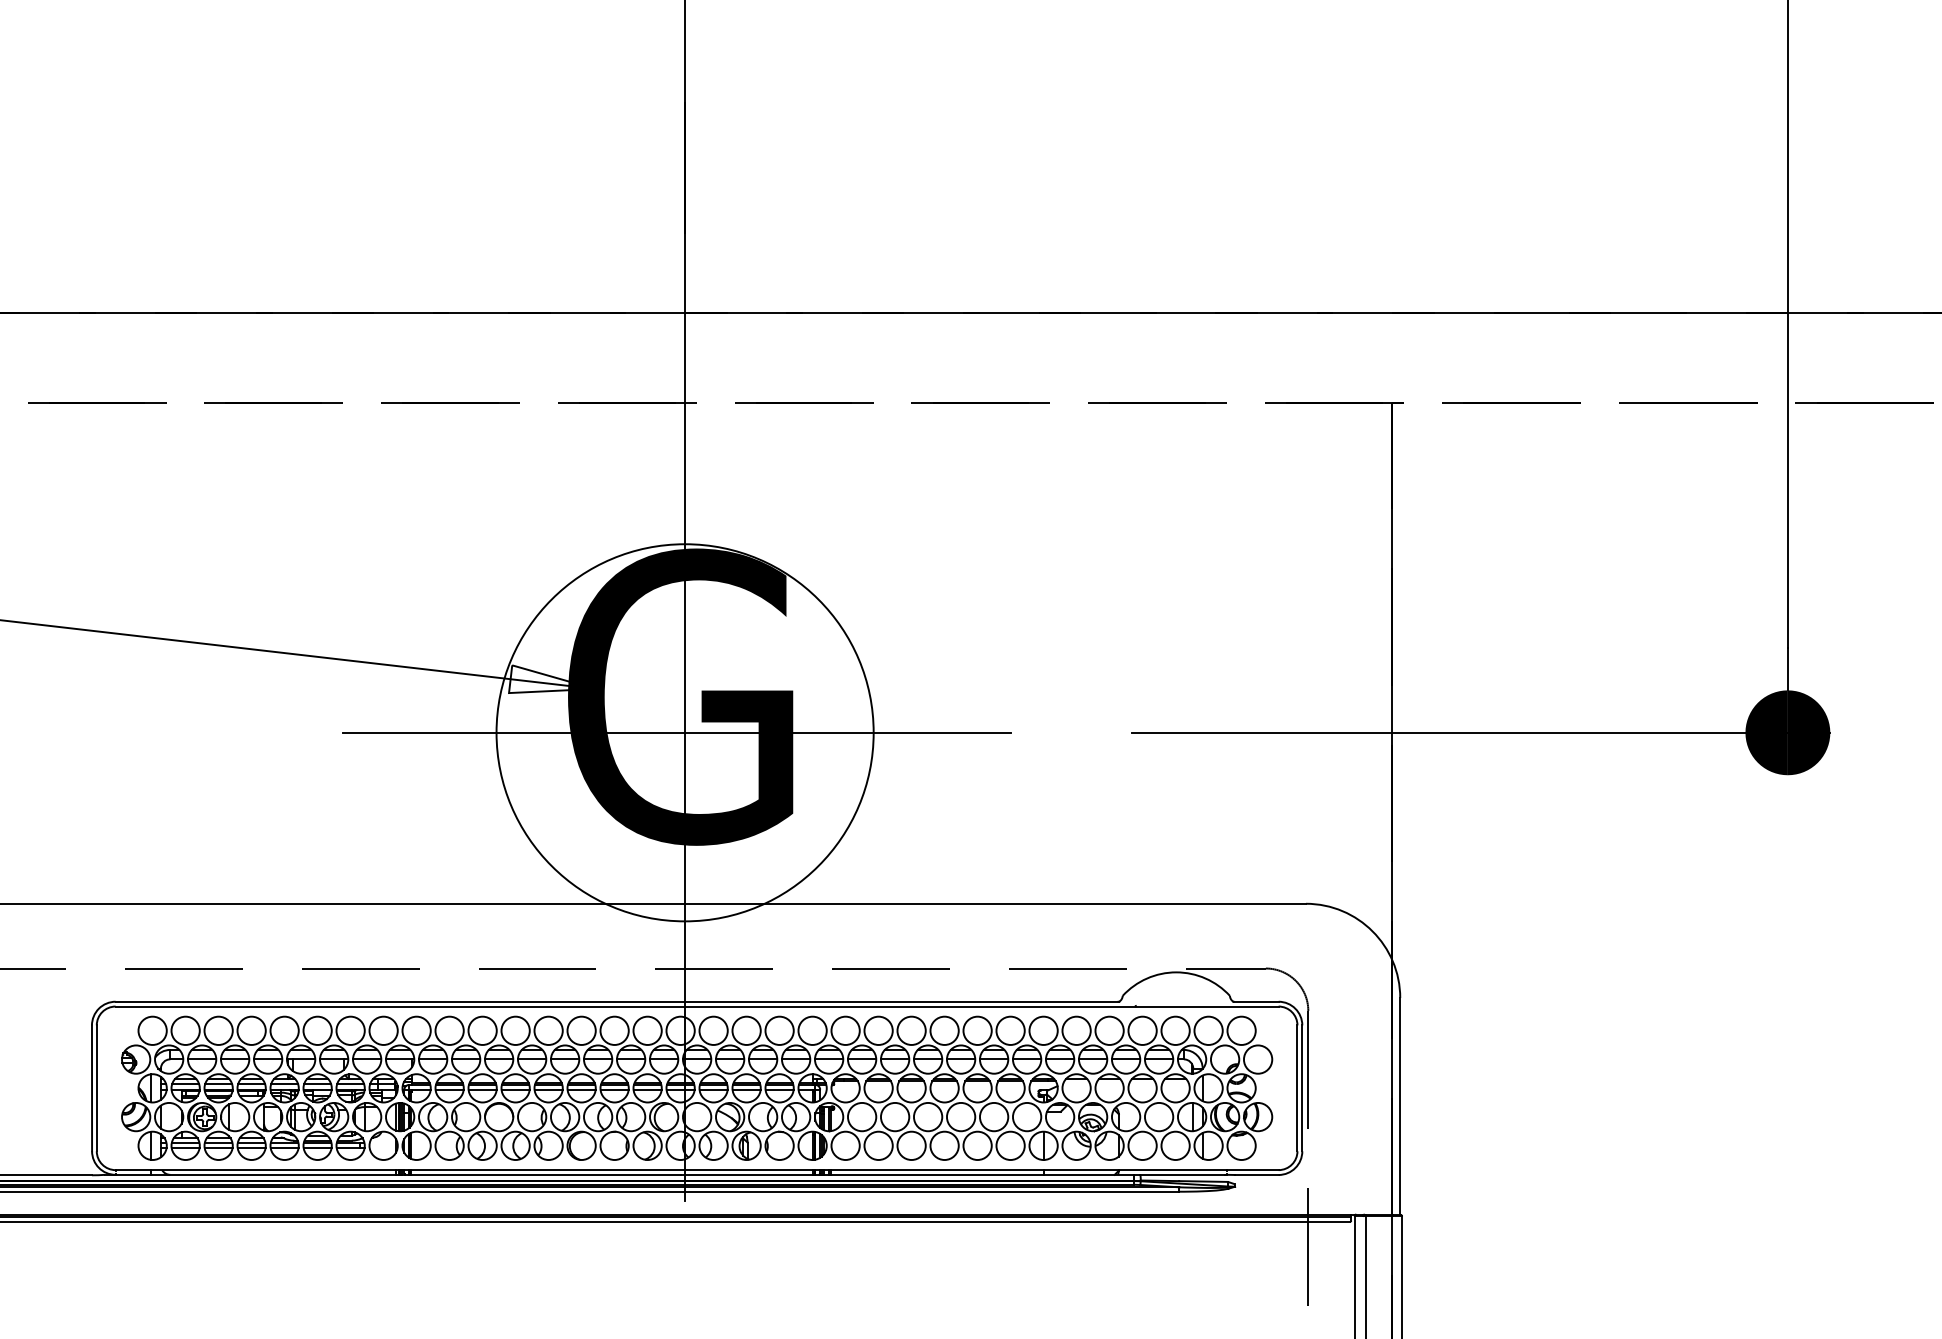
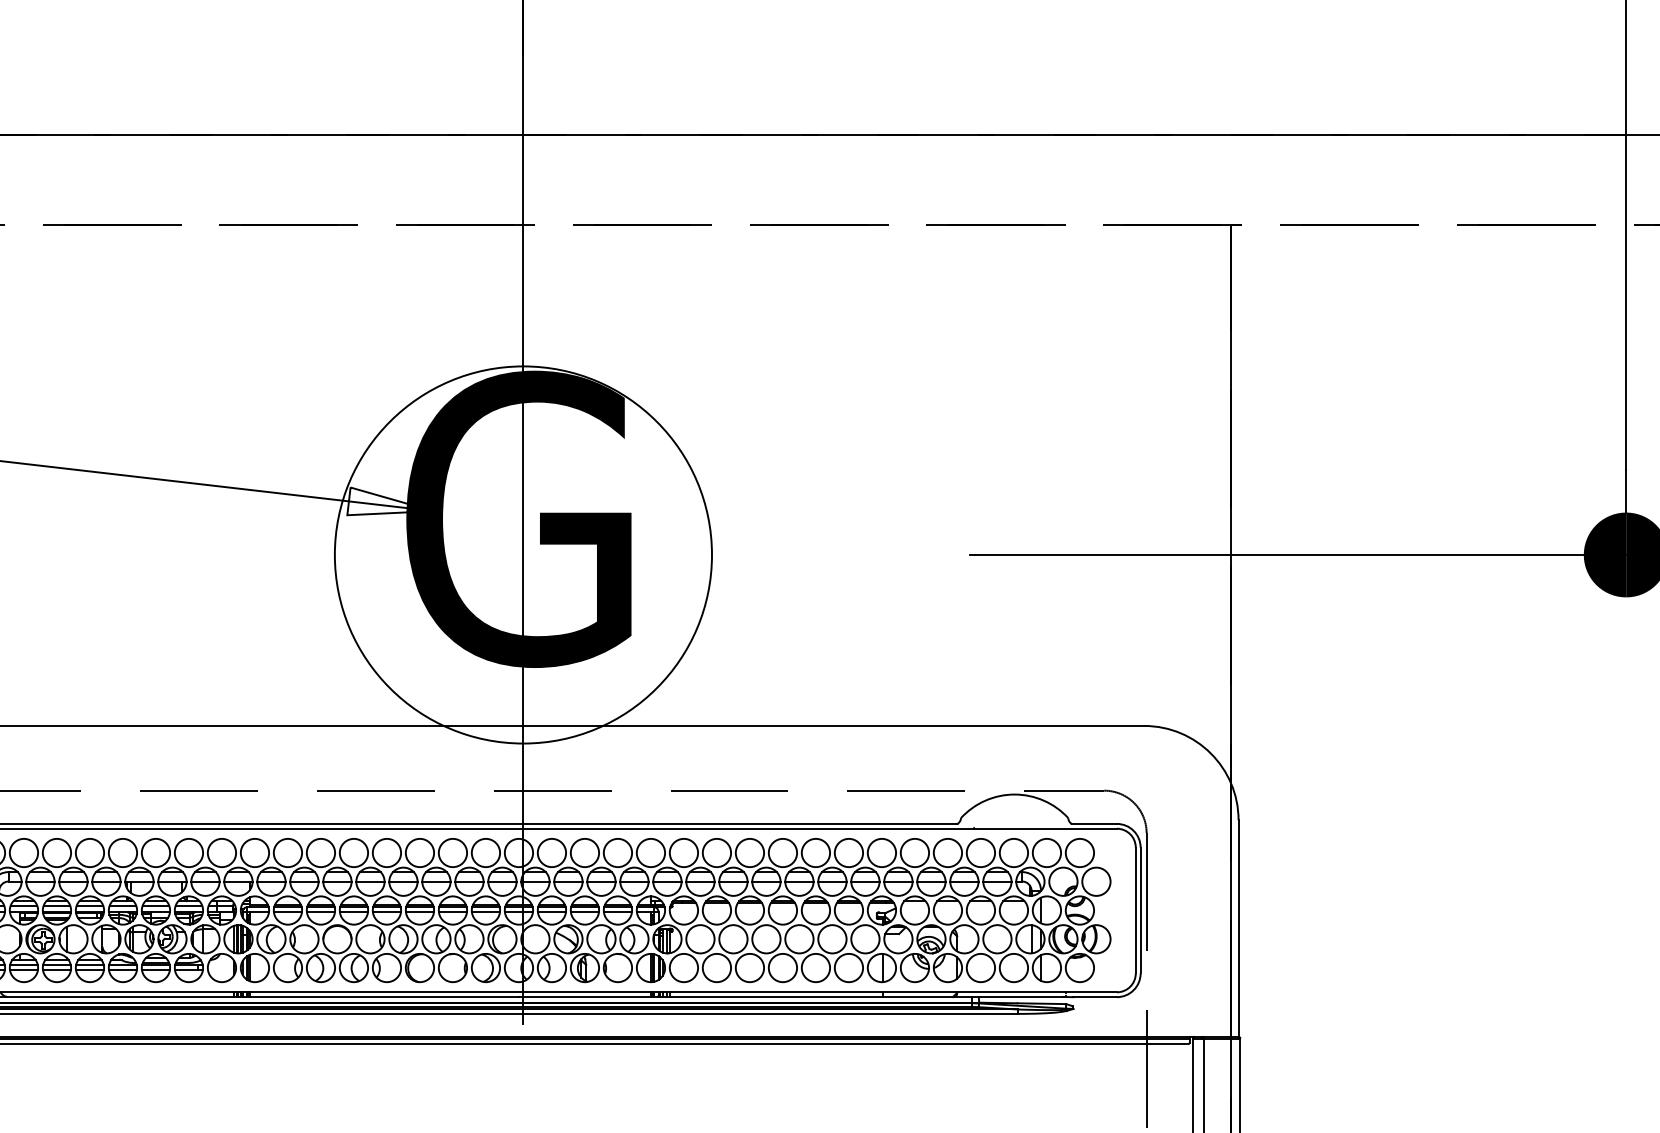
line: (677, 732) -> (515, 554), removed

